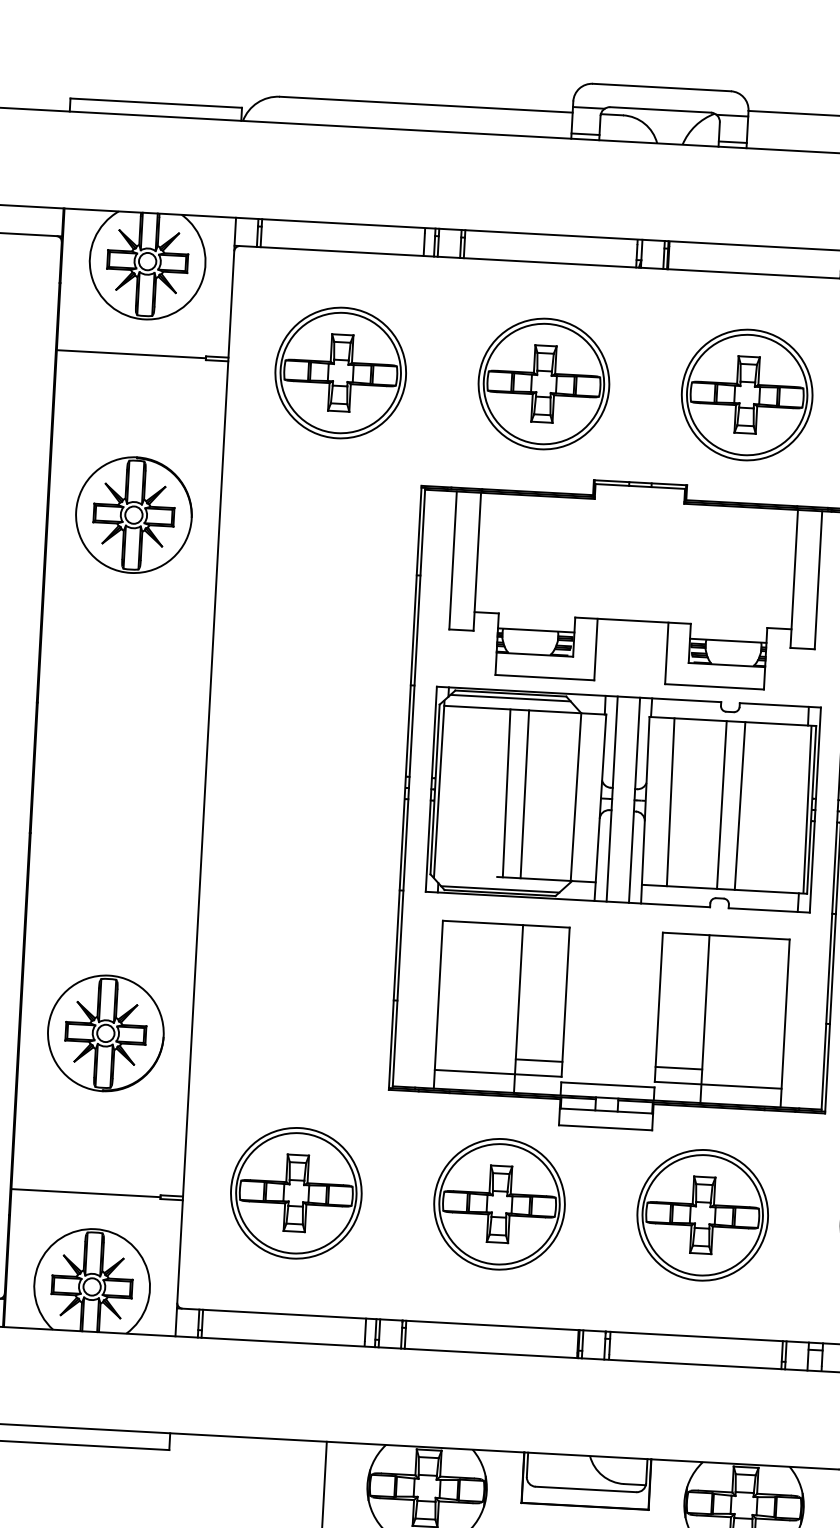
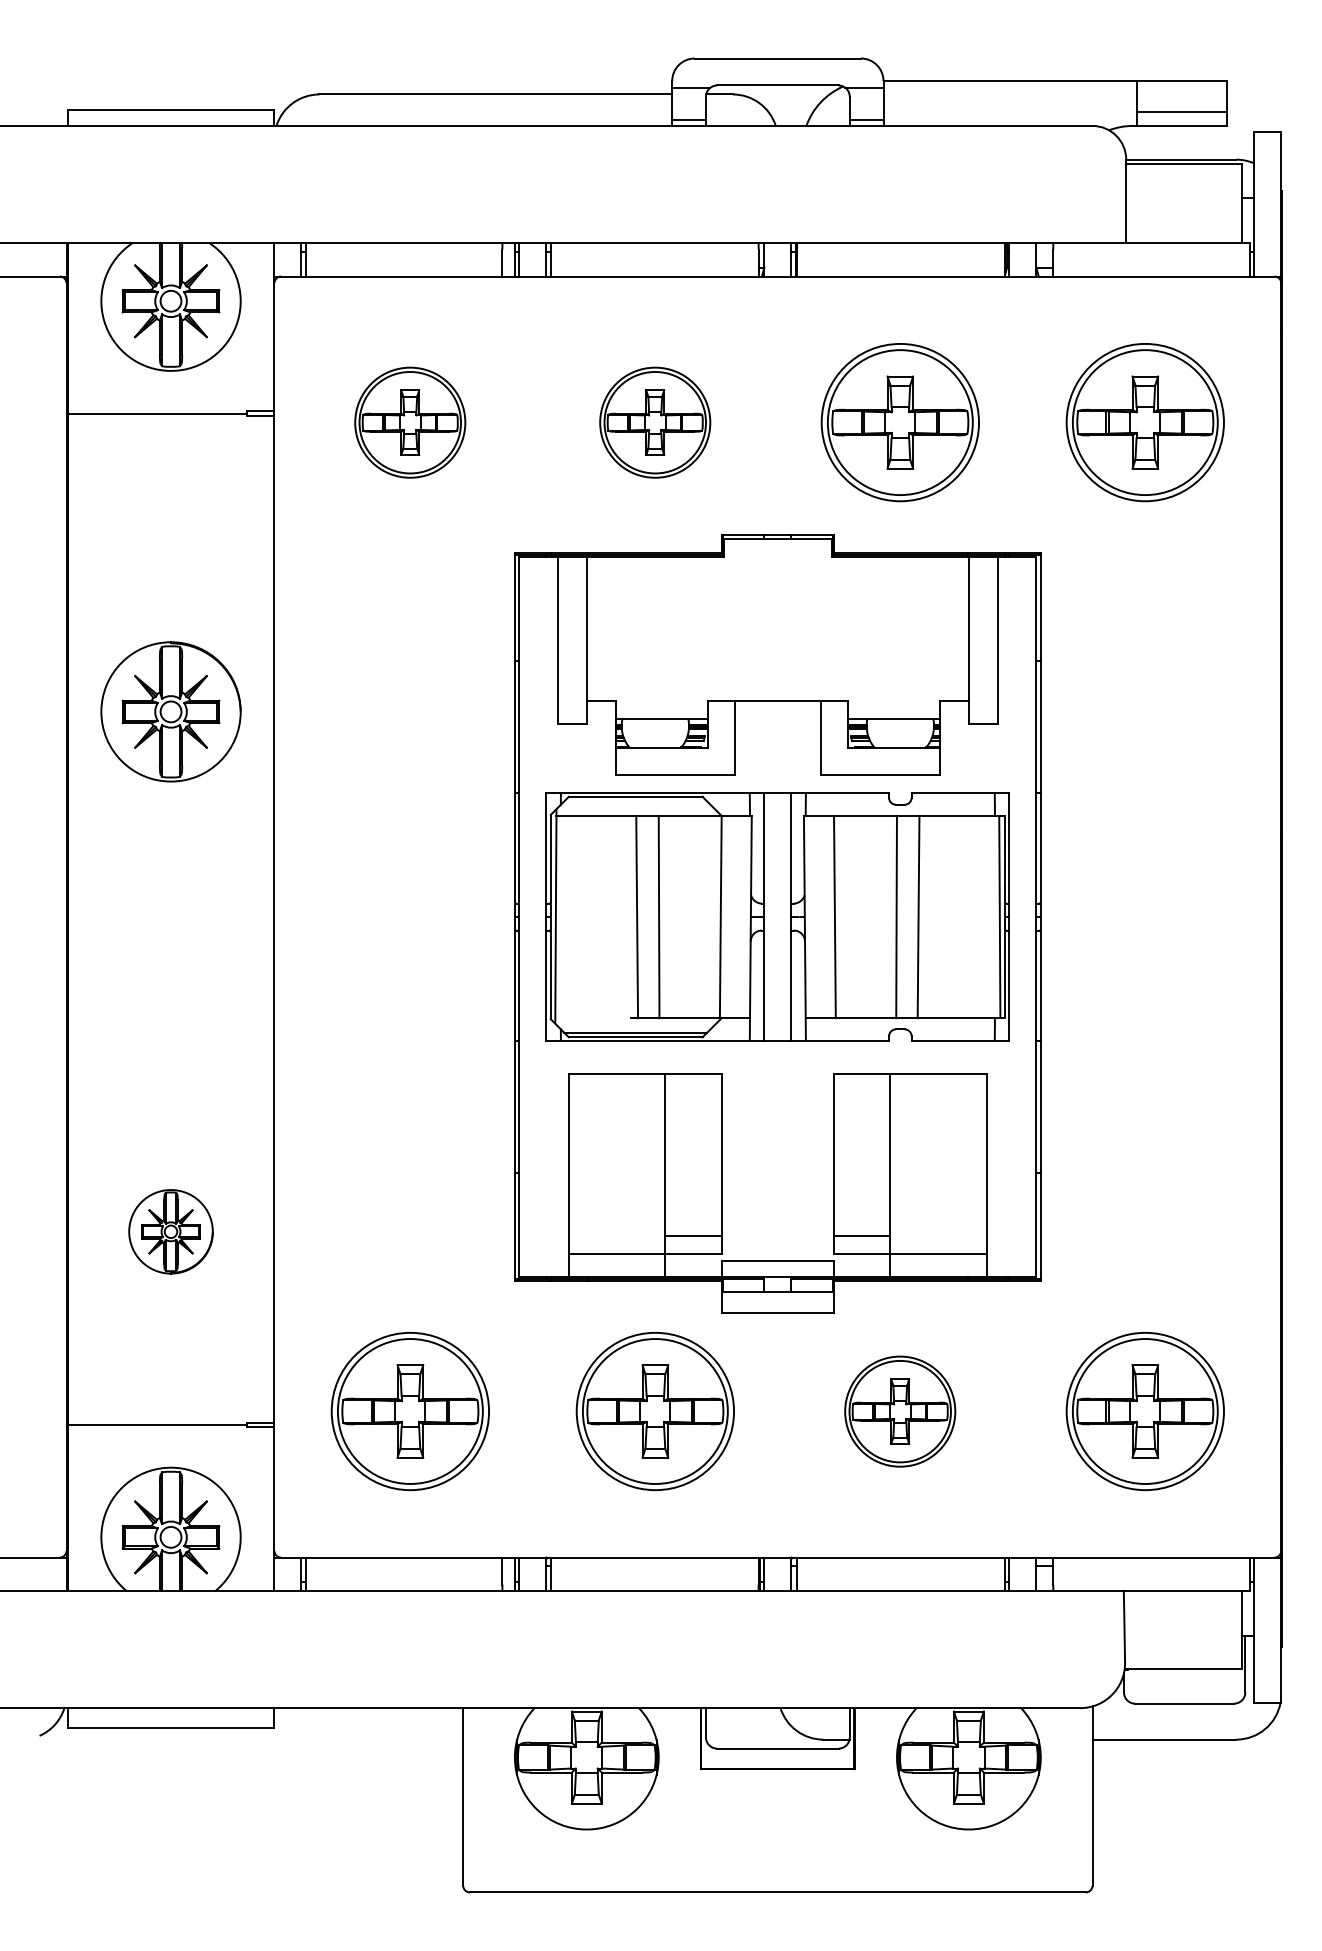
part: (340, 372) -> (409, 422), size x0.7
part: (543, 383) -> (654, 422), size x0.7
part: (133, 514) -> (170, 711), moved
line: (510, 698) -> (635, 802), removed
part: (105, 1033) -> (170, 1231), size x0.6
part: (702, 1215) -> (899, 1411), size x0.7

